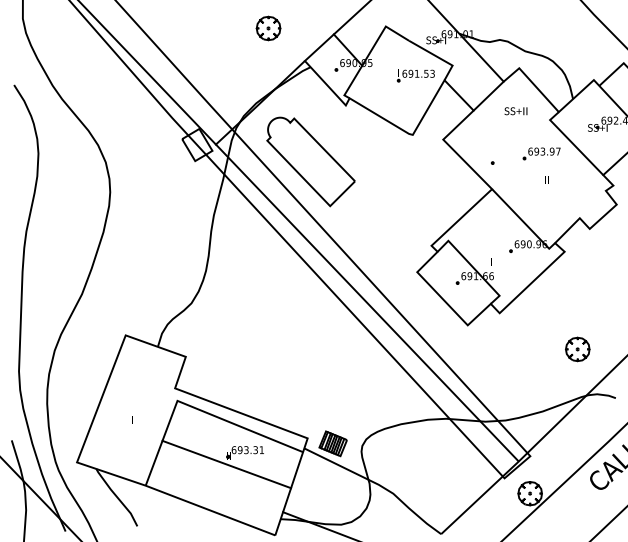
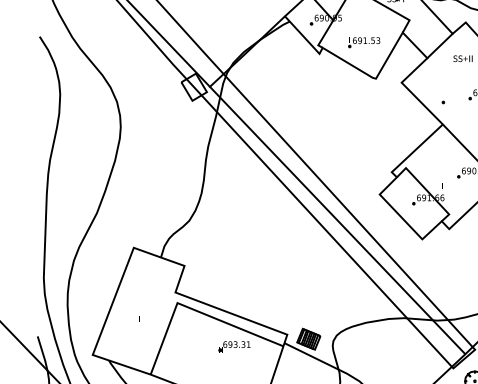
part: (415, 75) -> (363, 42), moved
part: (310, 161) -> (289, 101), removed
line: (226, 464) -> (218, 356), removed

